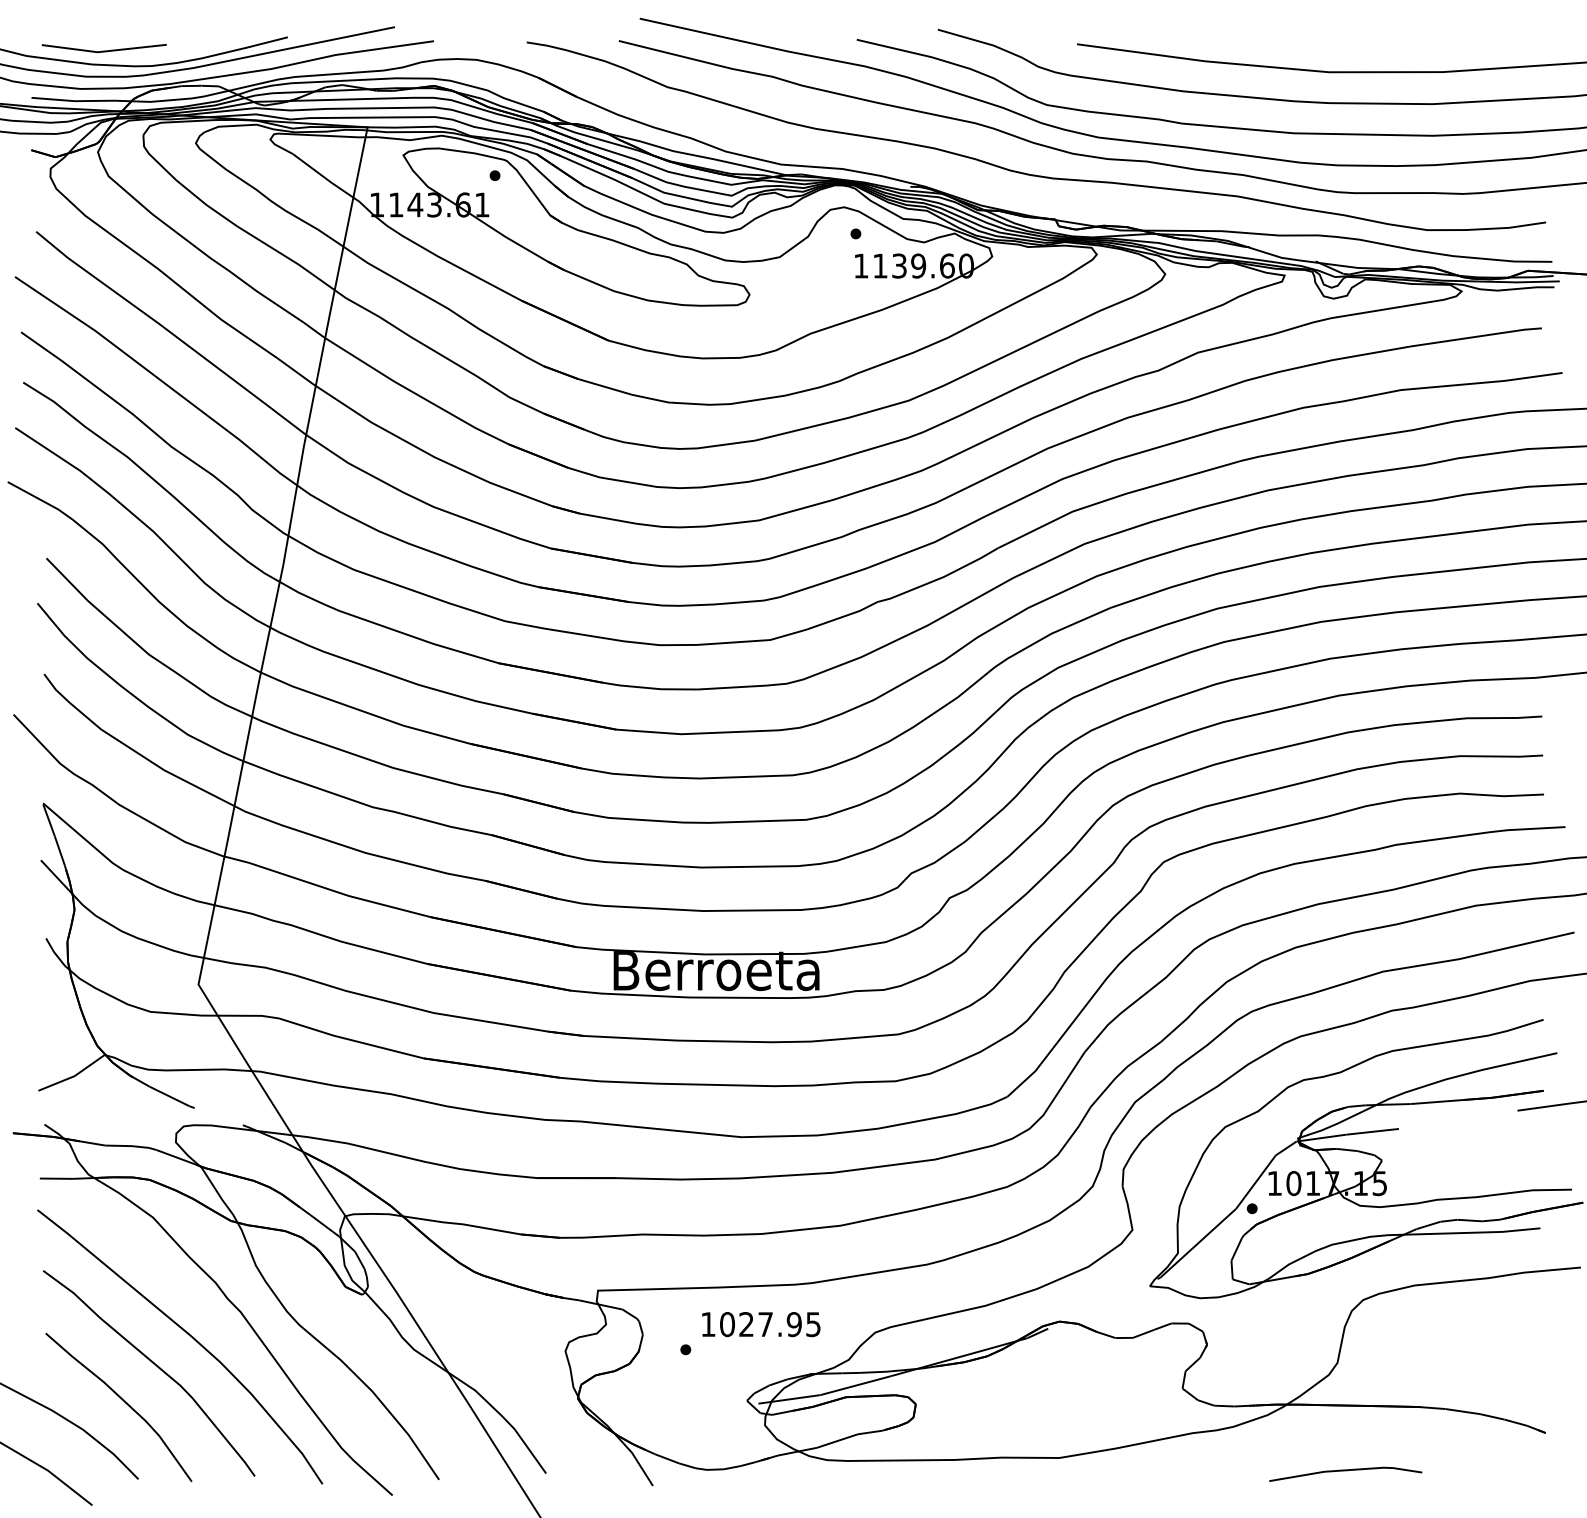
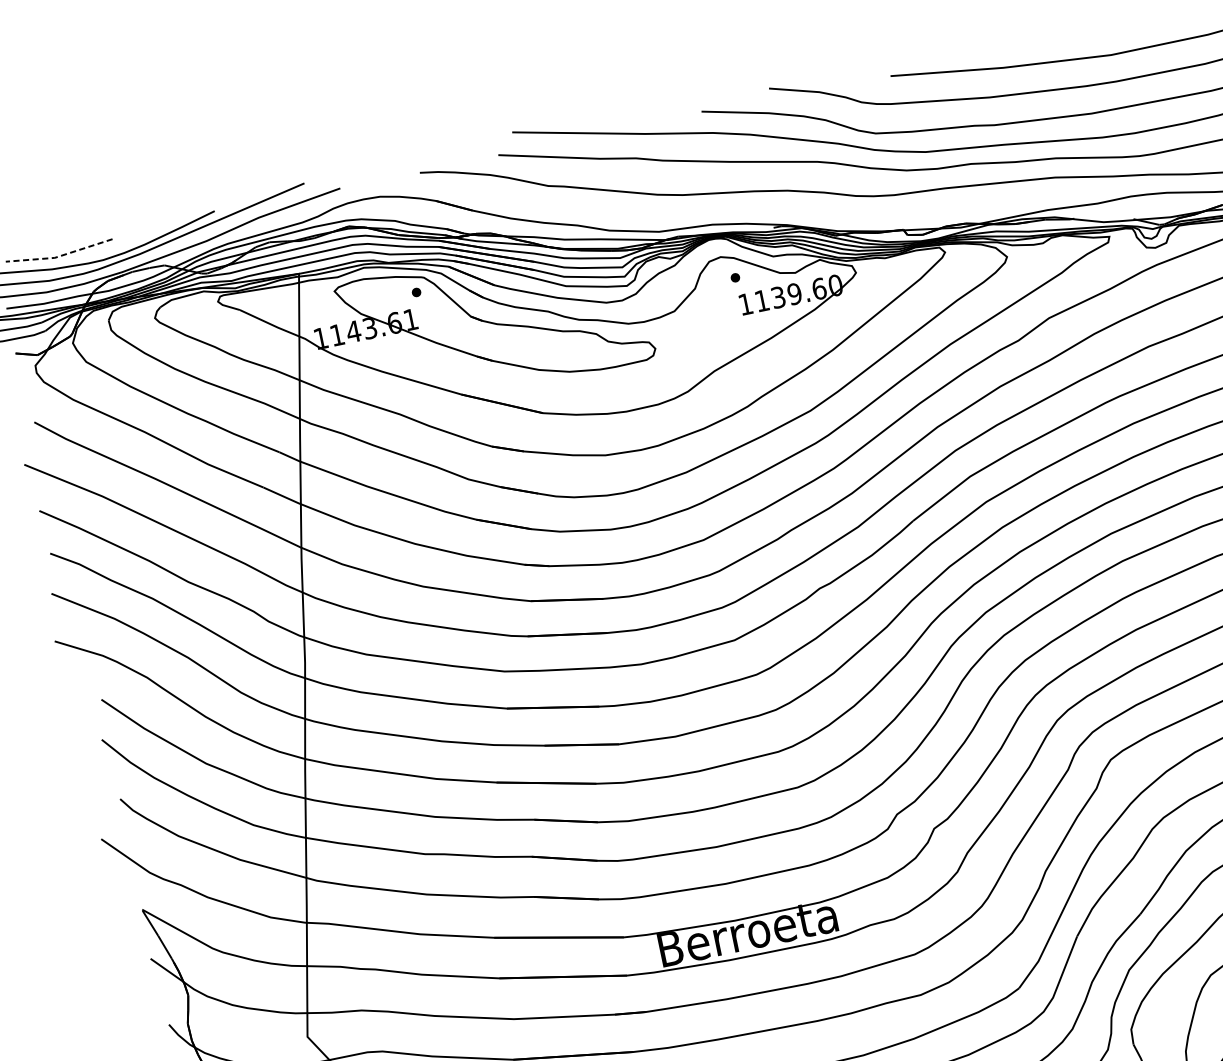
line: (103, 51) -> (59, 256), solid -> dashed

